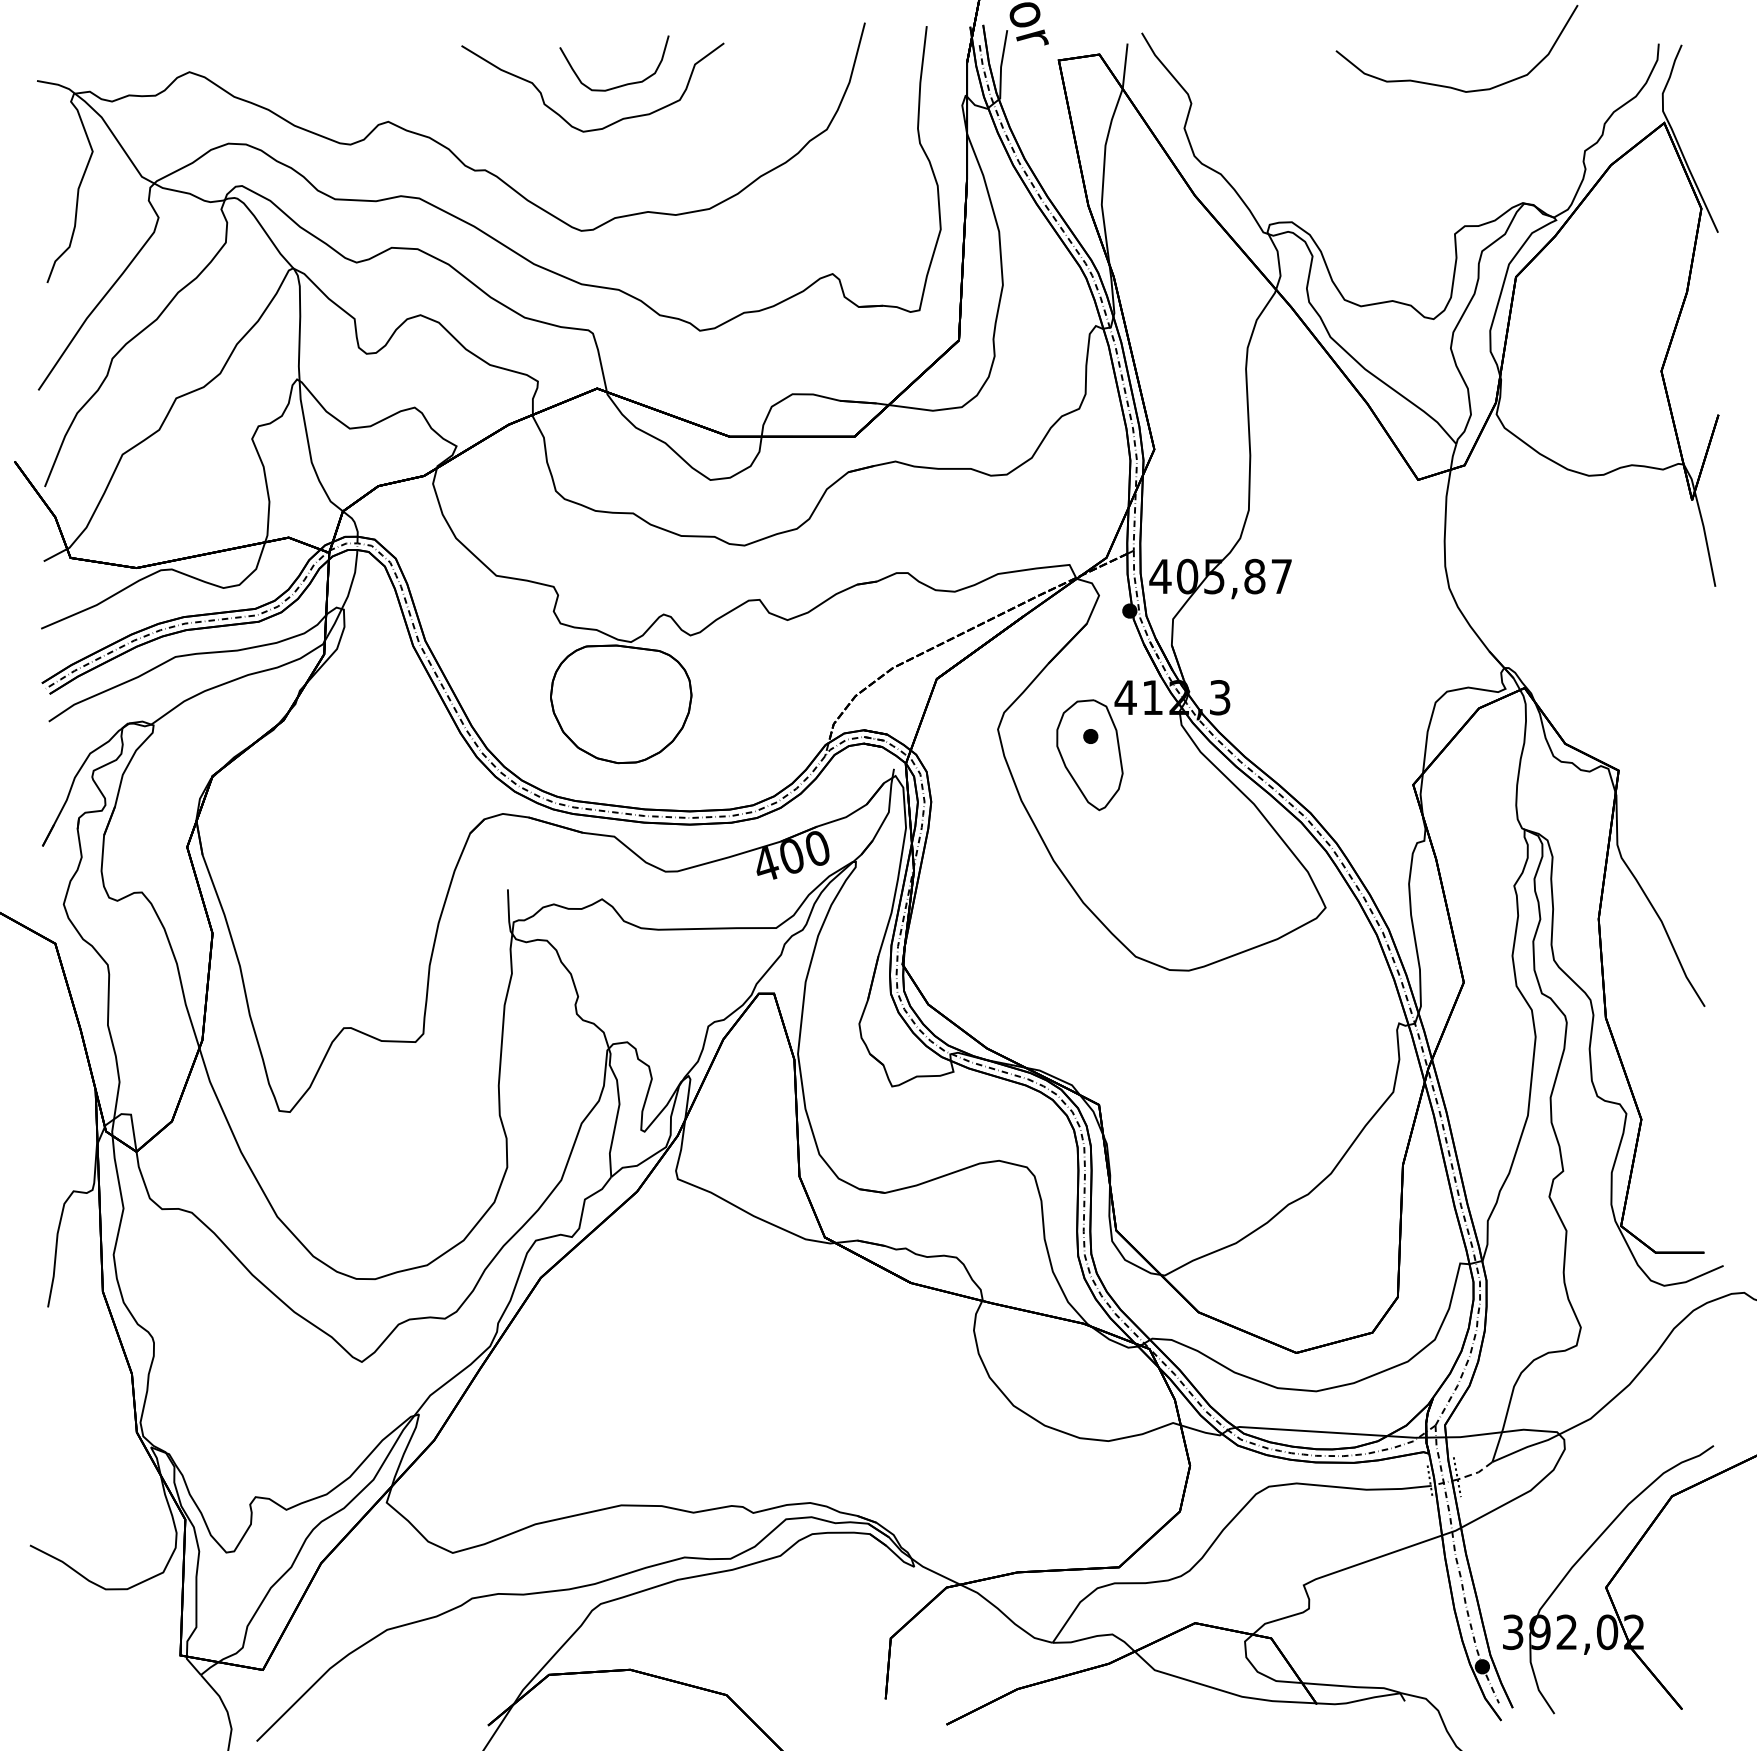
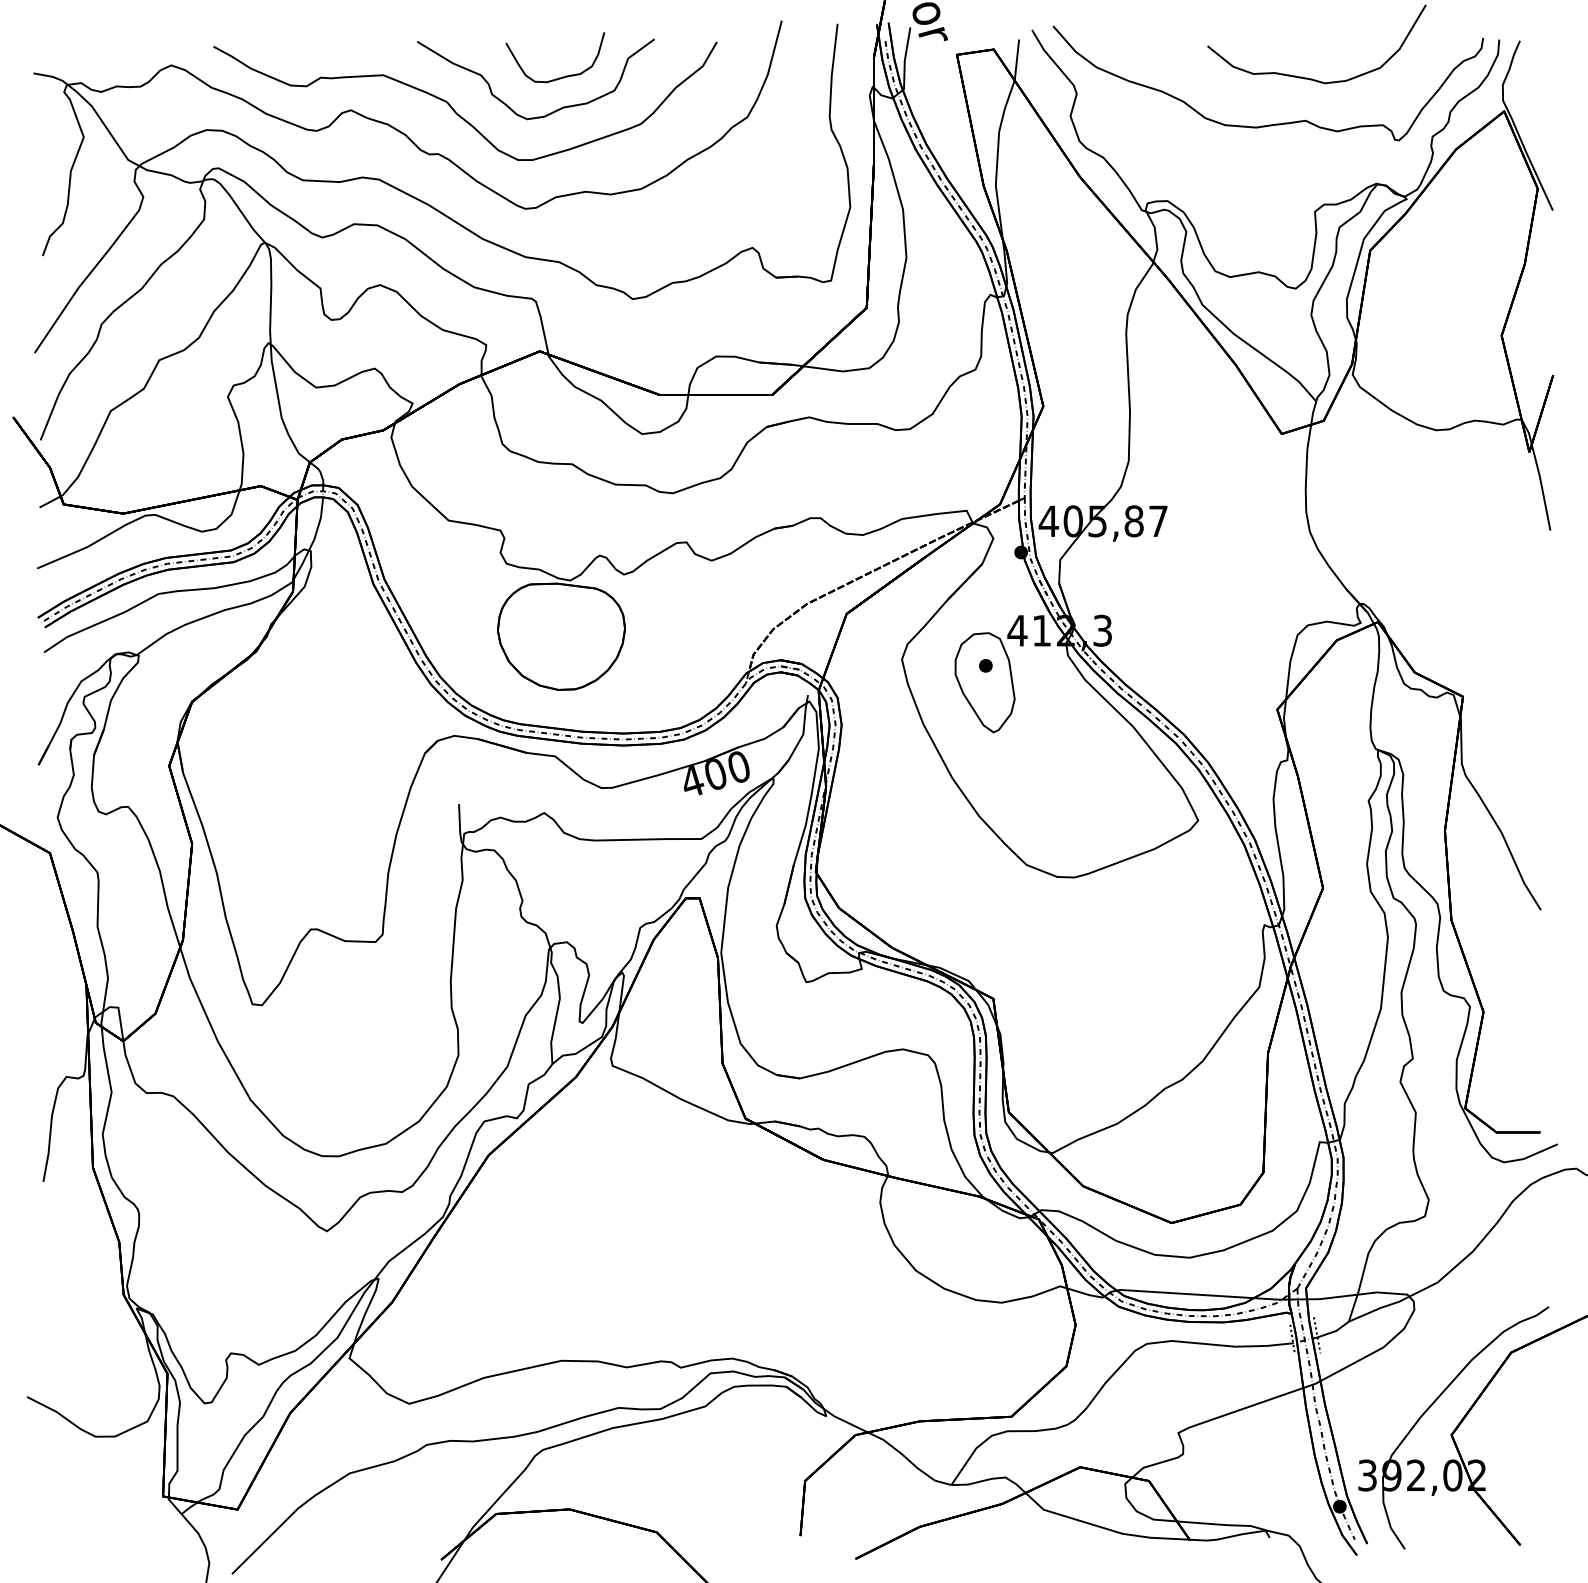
curve: (503, 122) -> (455, 110), added
curve: (1411, 136) -> (1275, 123), added
line: (1476, 1472) -> (1334, 1331), dashed -> solid

